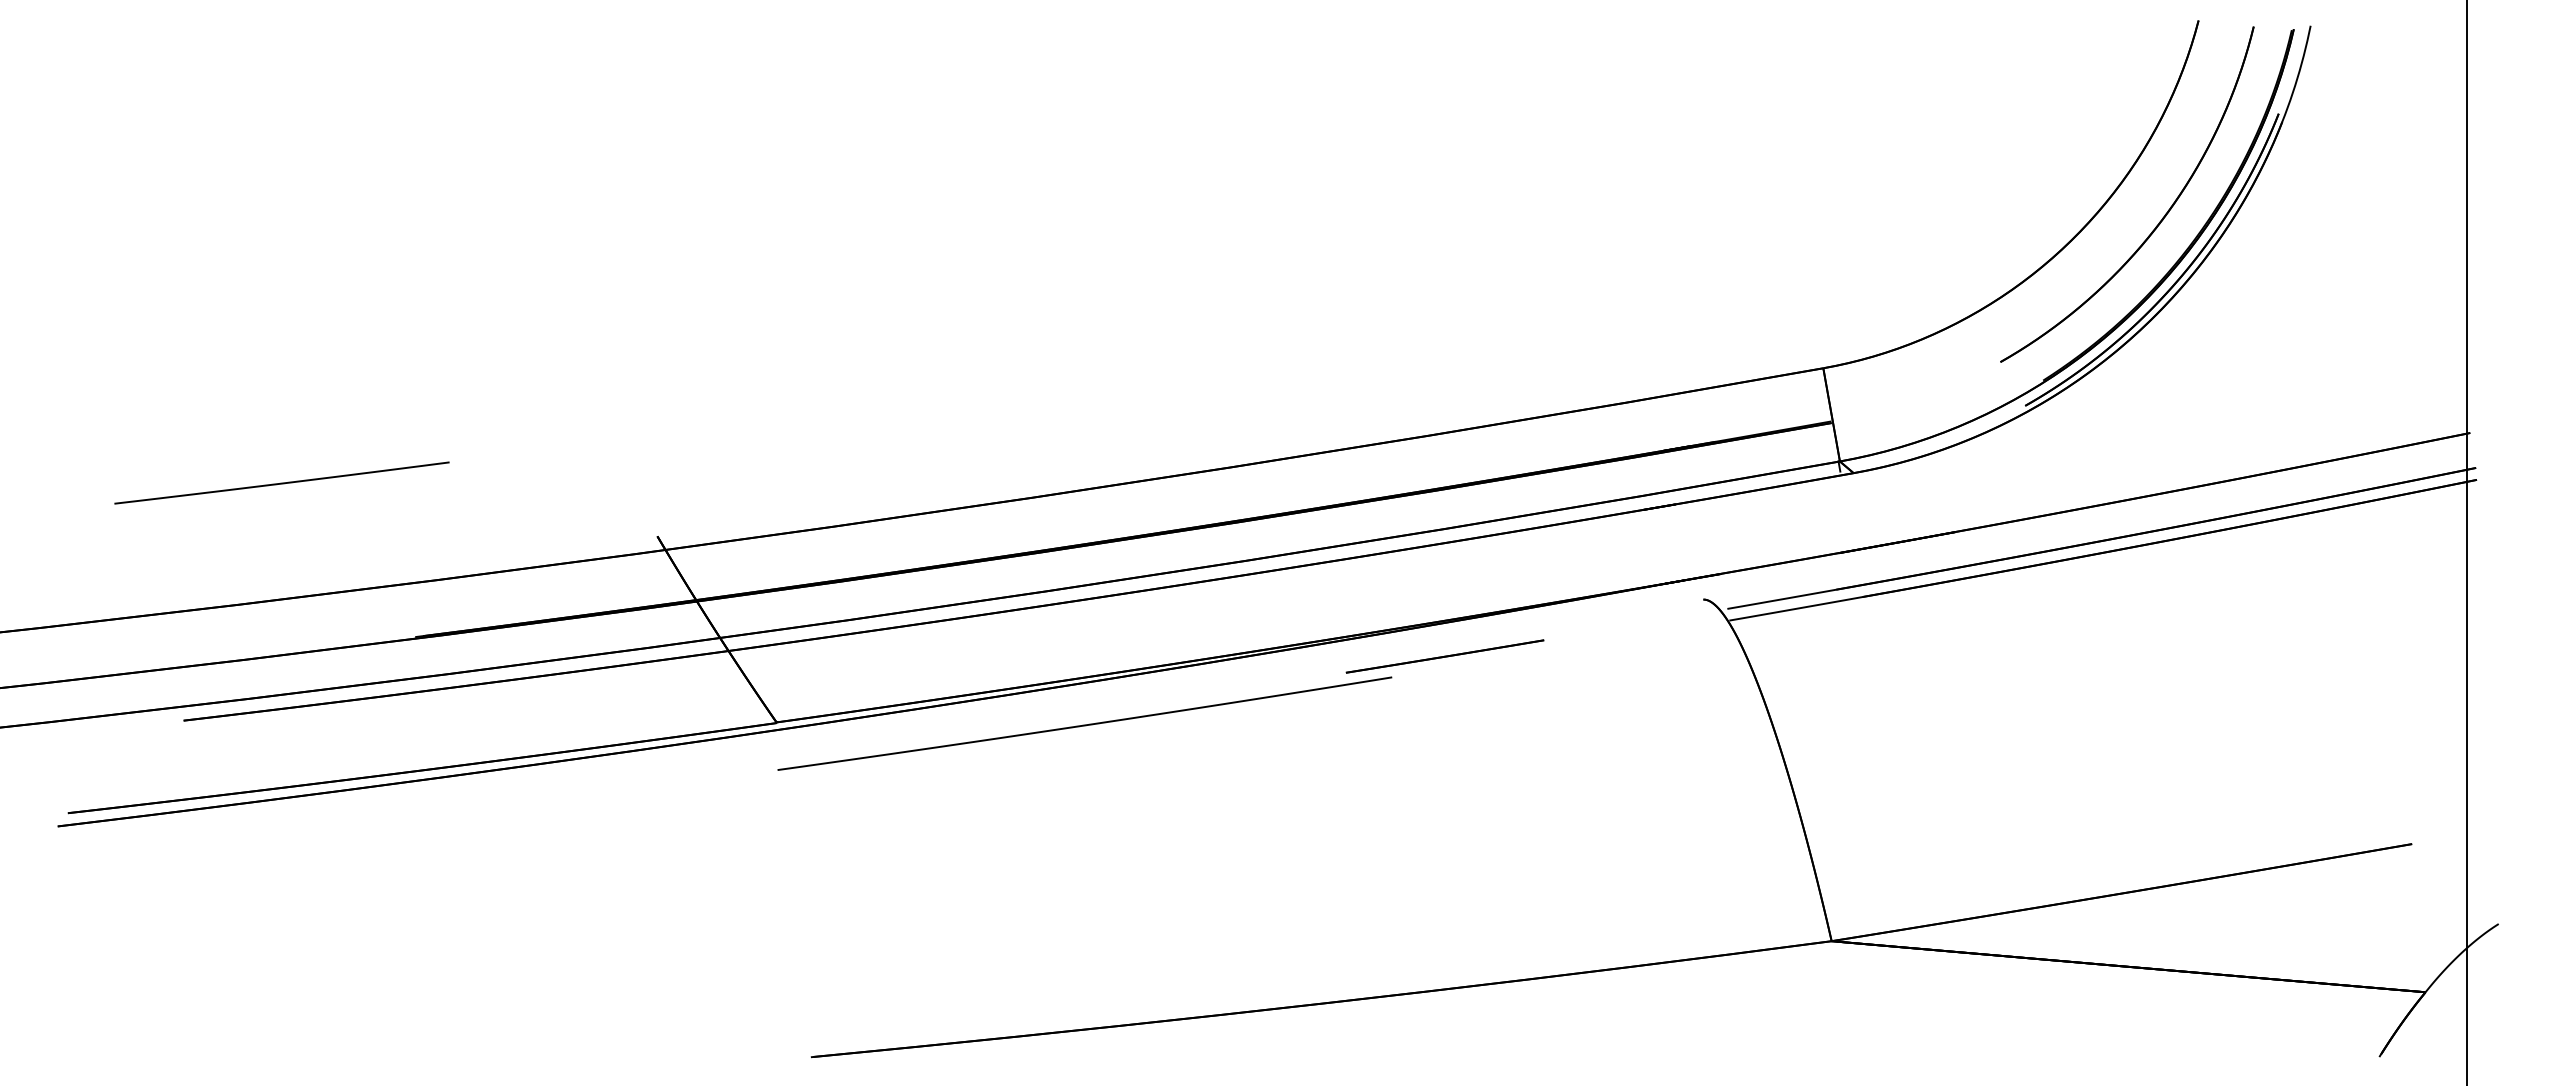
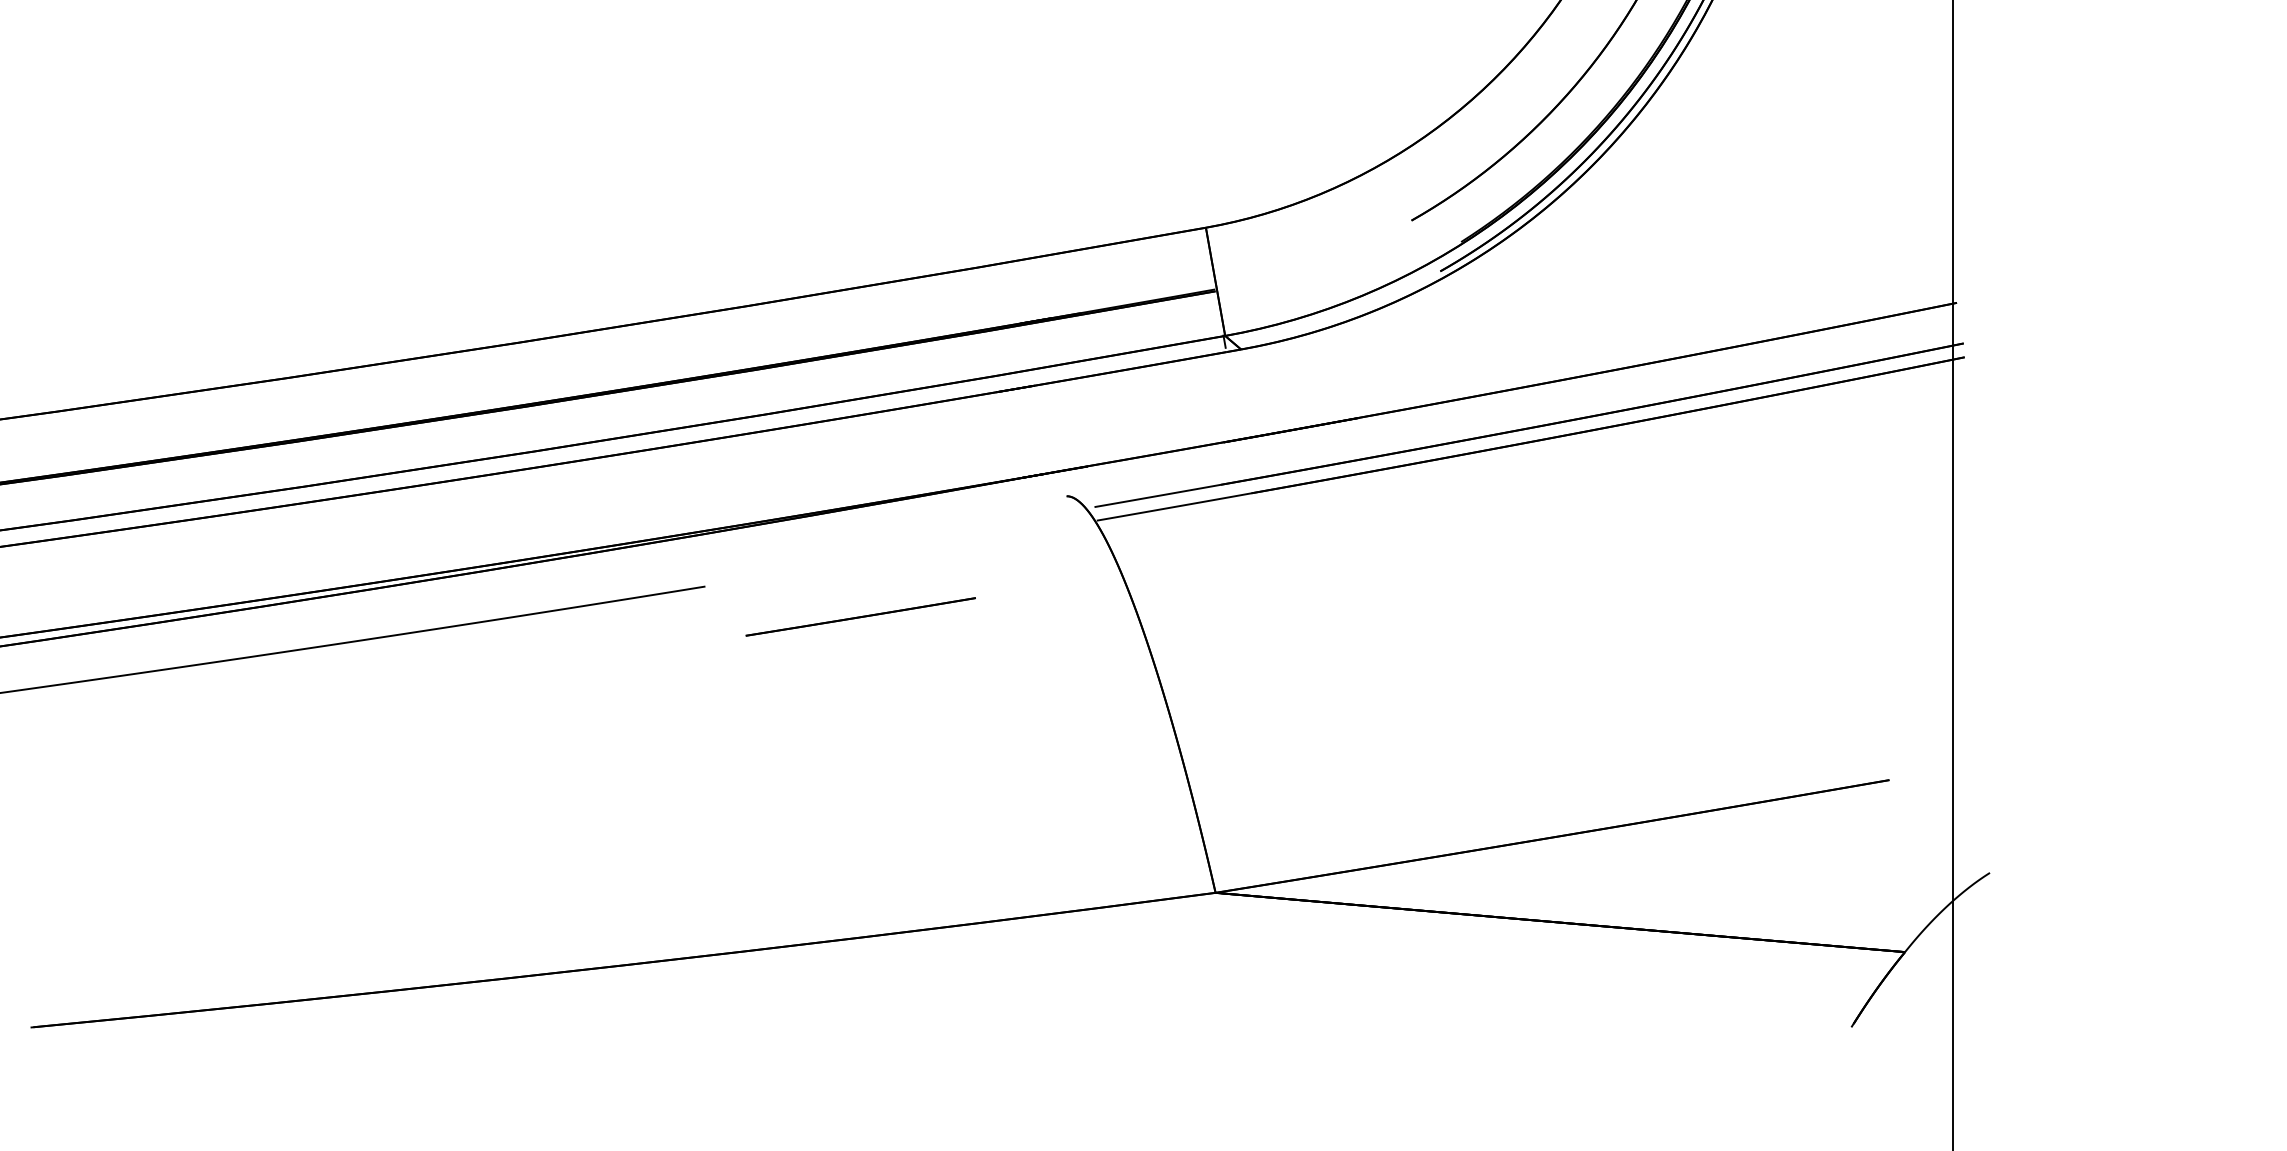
line: (1444, 656) -> (860, 616), moved

